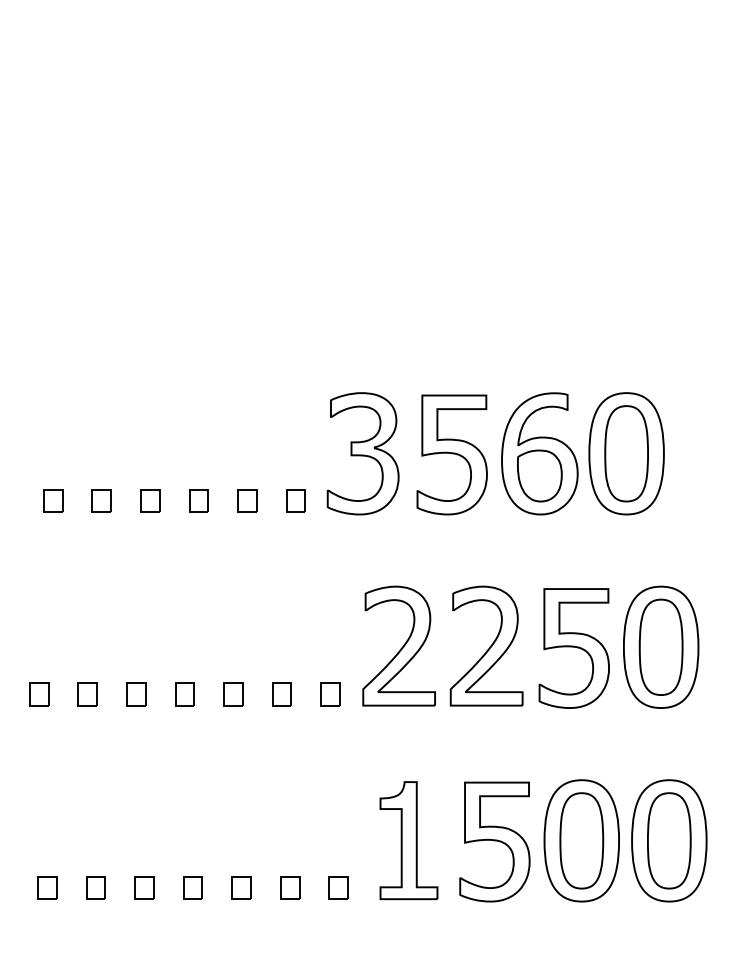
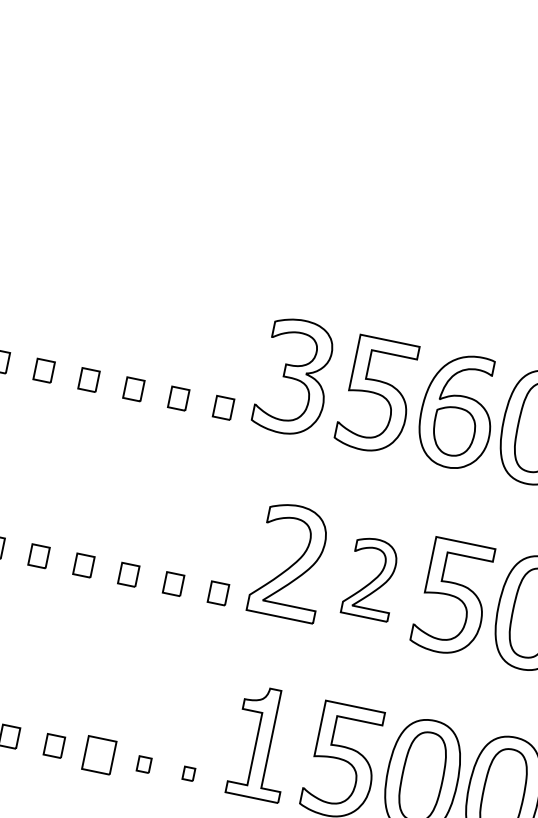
part: (486, 645) -> (372, 578), size x0.7
part: (241, 887) -> (99, 754), size x1.6
part: (290, 887) -> (144, 764), size x0.7
part: (338, 887) -> (188, 773), size x0.6

